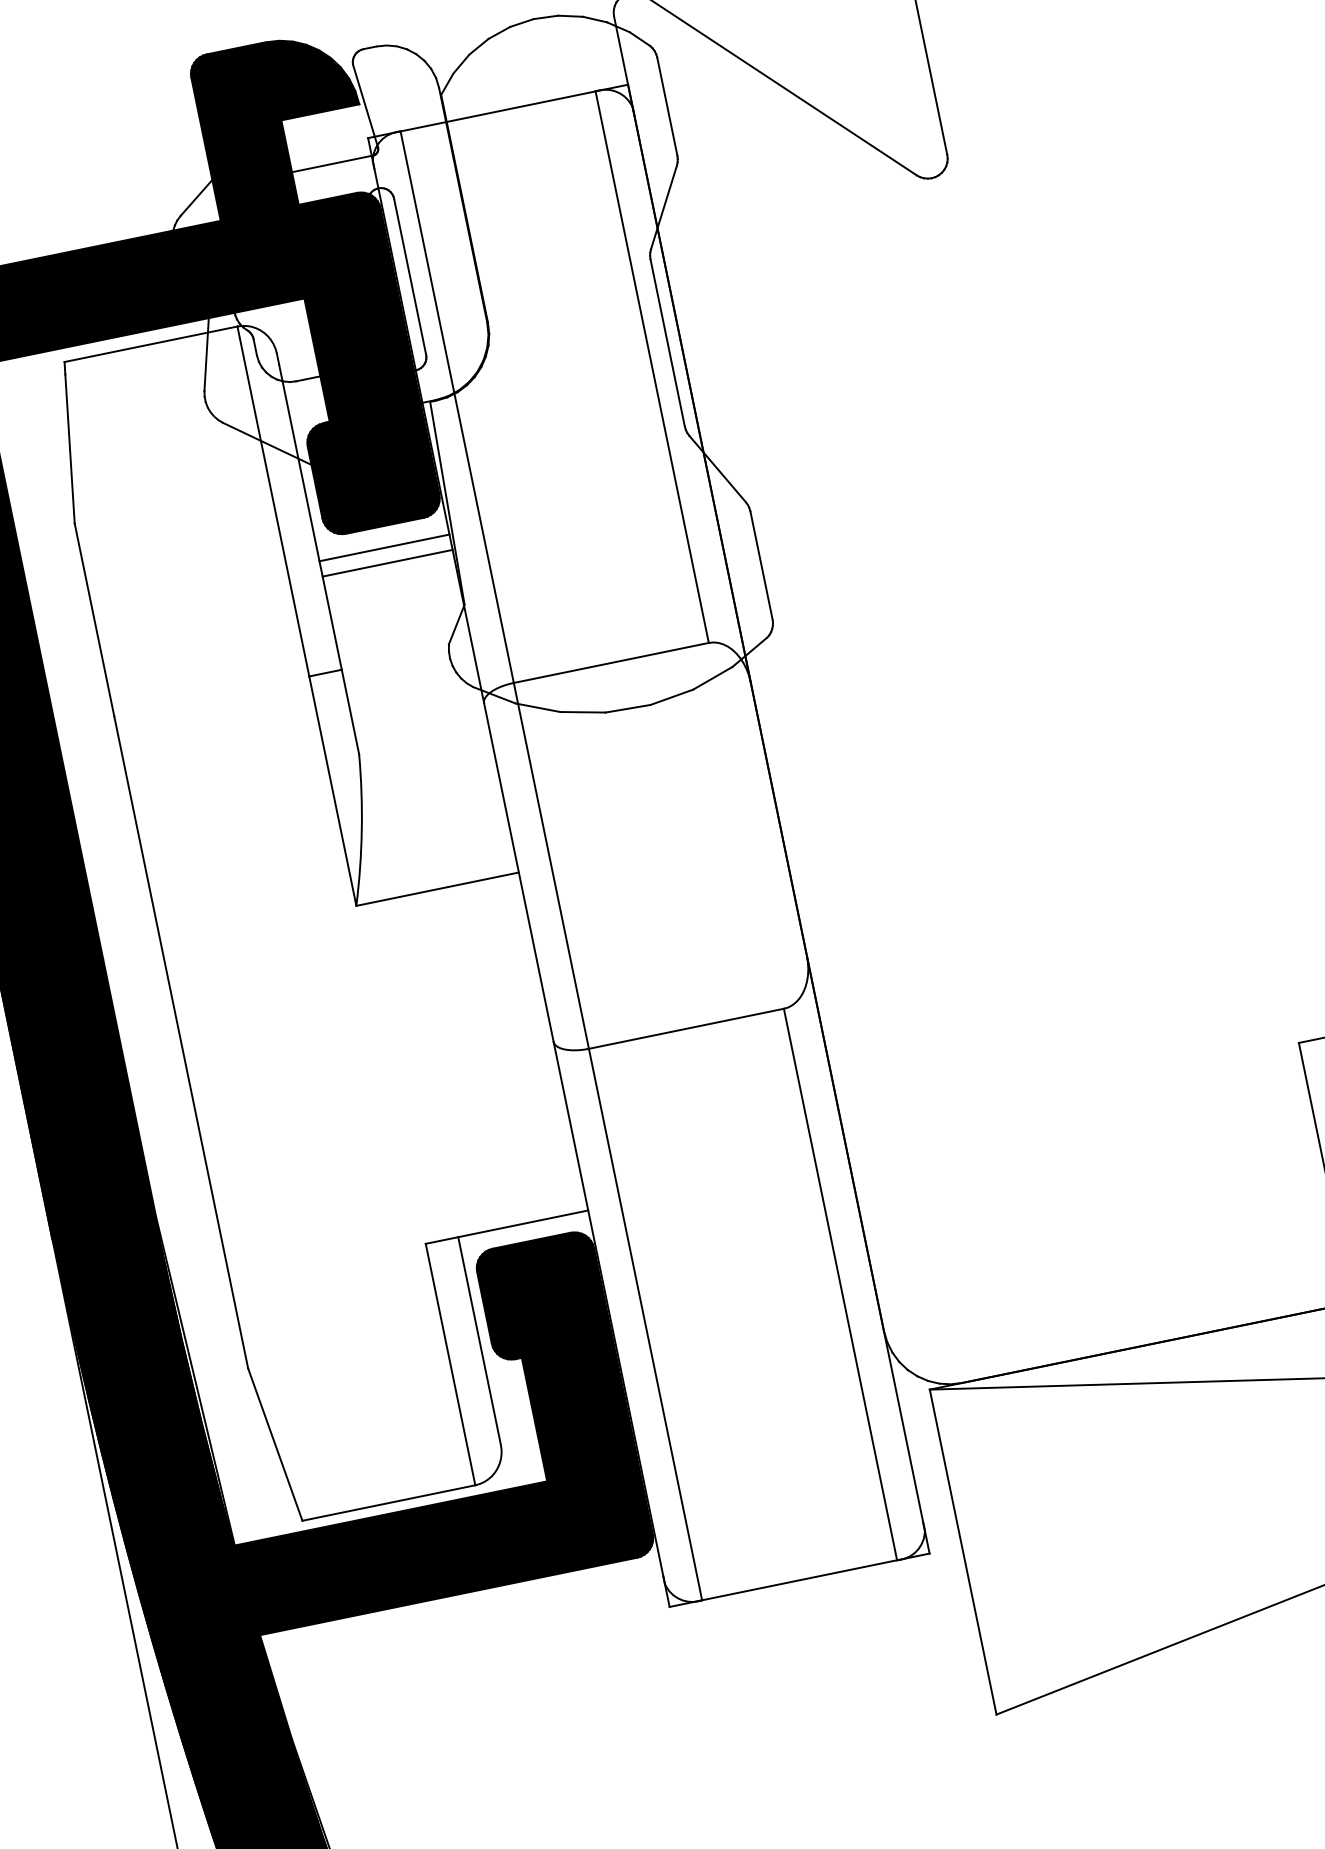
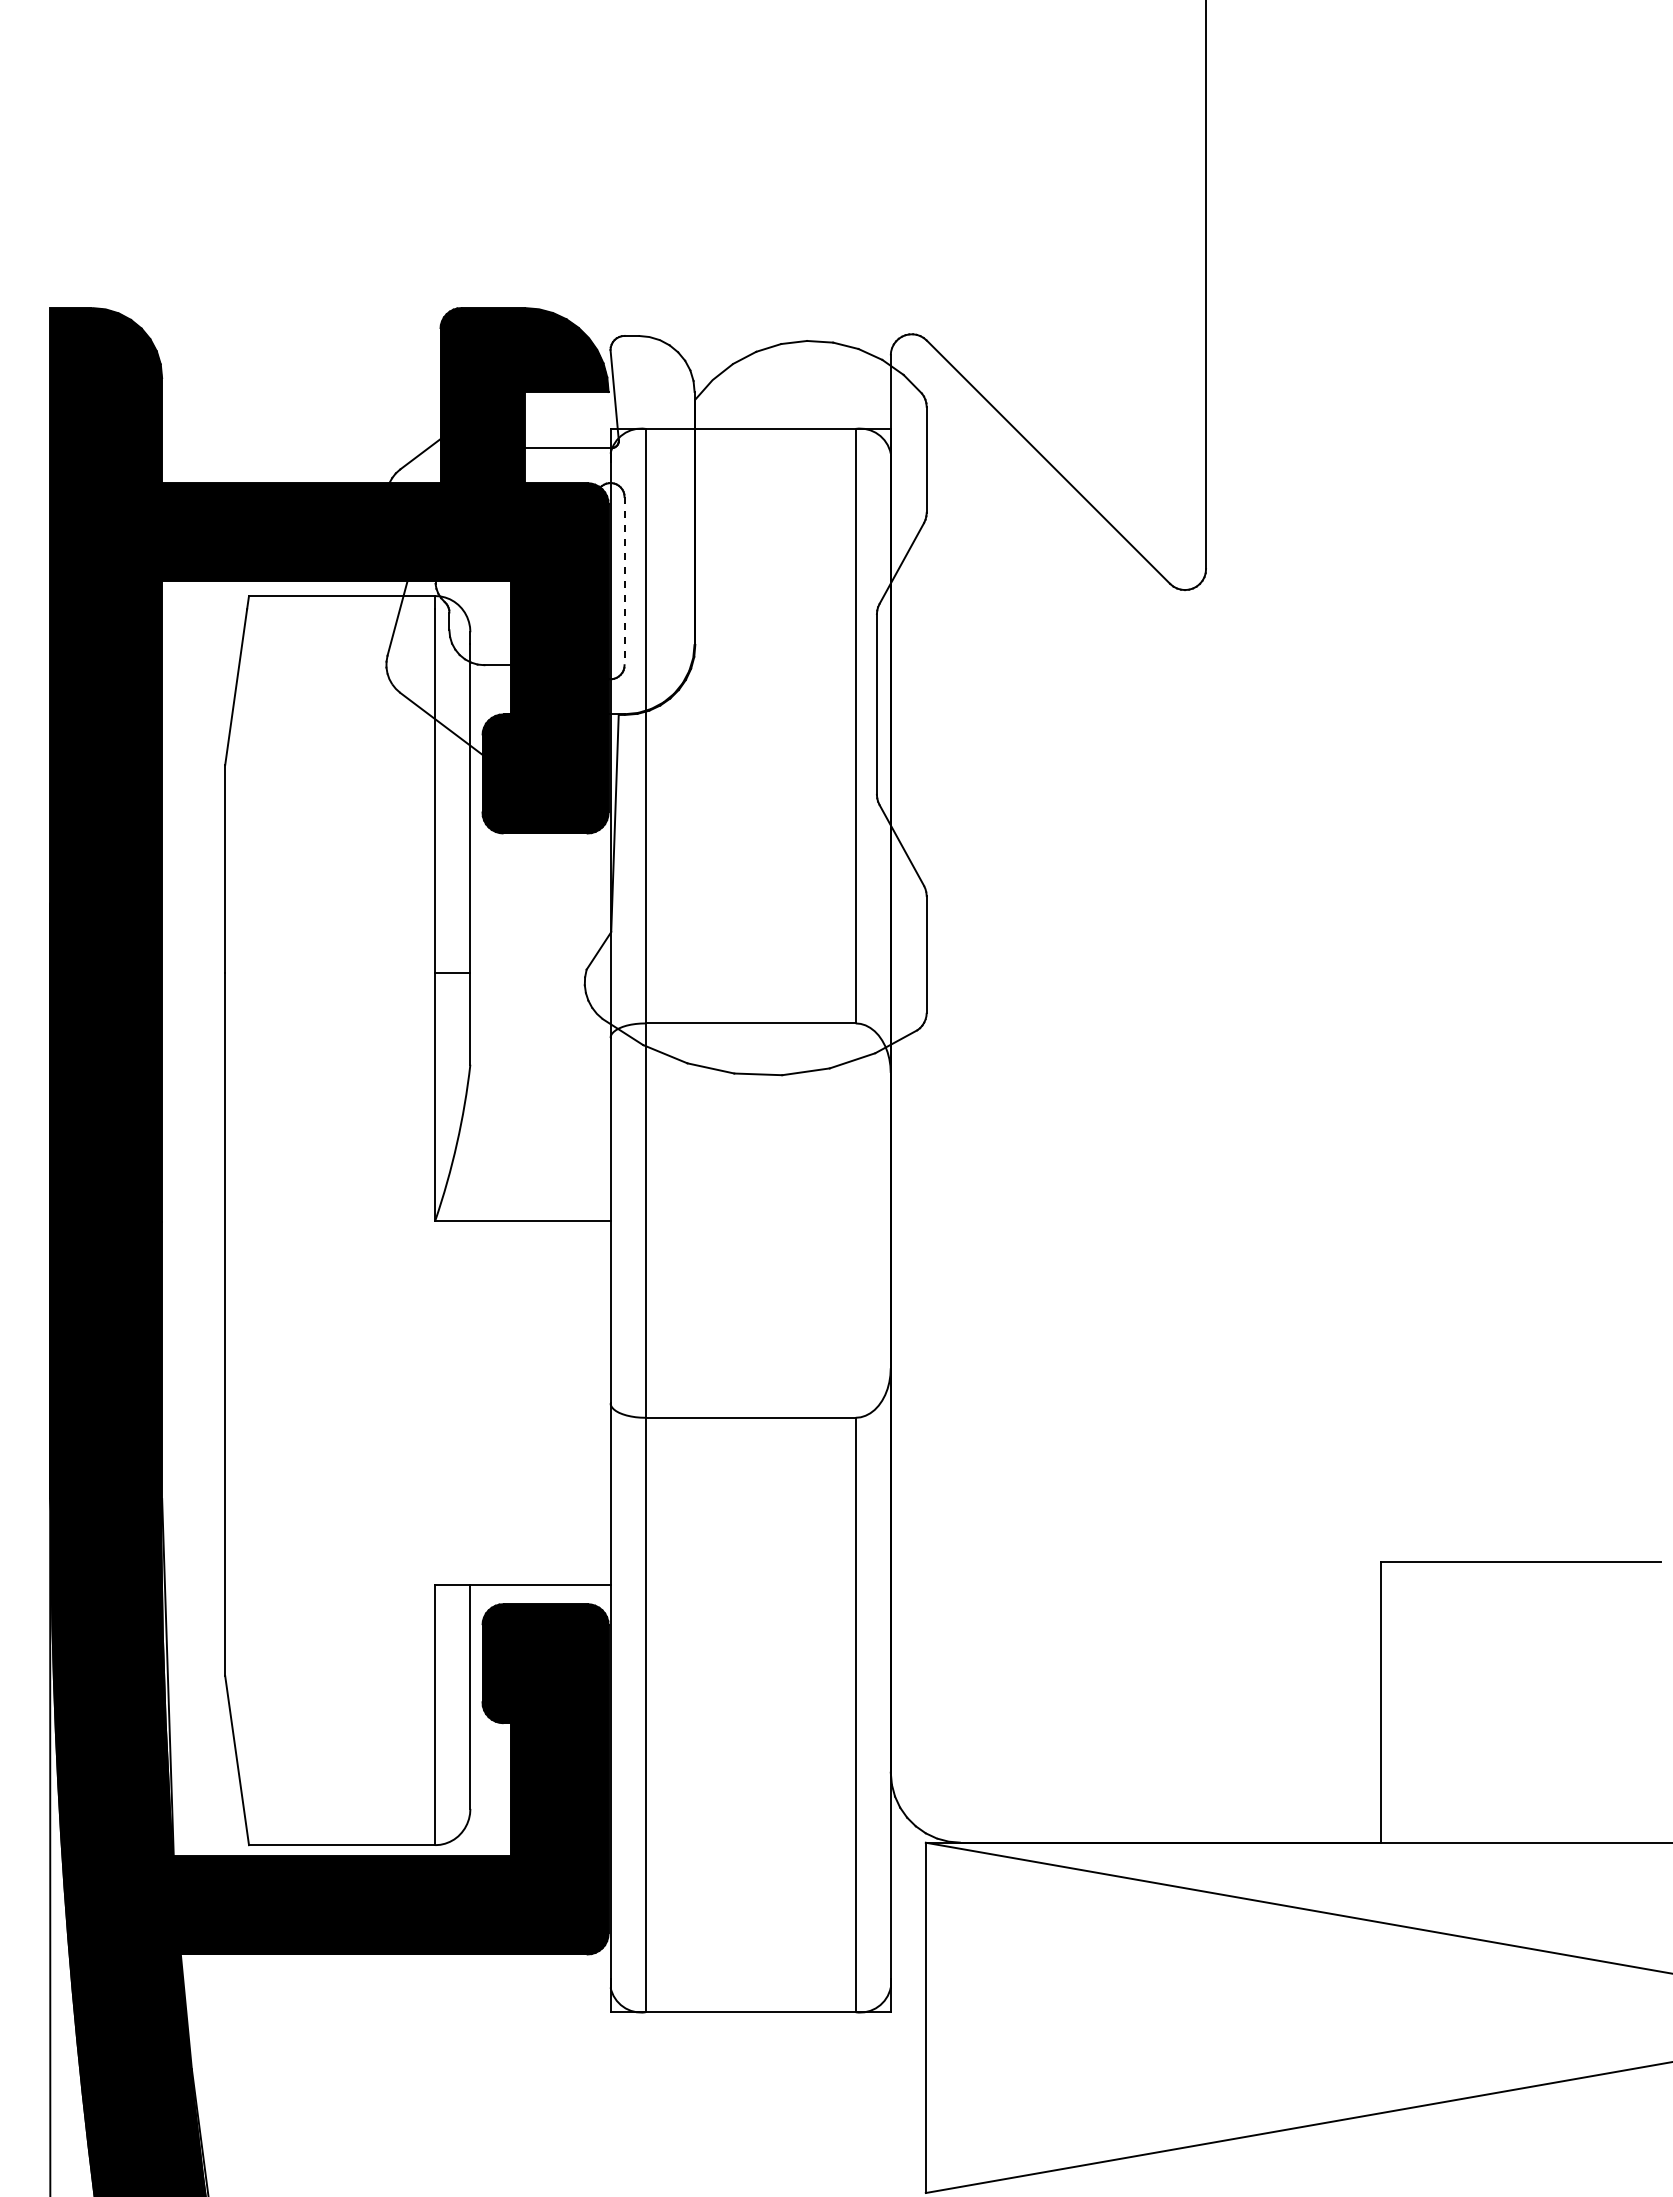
line: (410, 277) -> (624, 581), solid -> dashed
line: (384, 548) -> (540, 856), removed
line: (387, 562) -> (540, 872), removed

